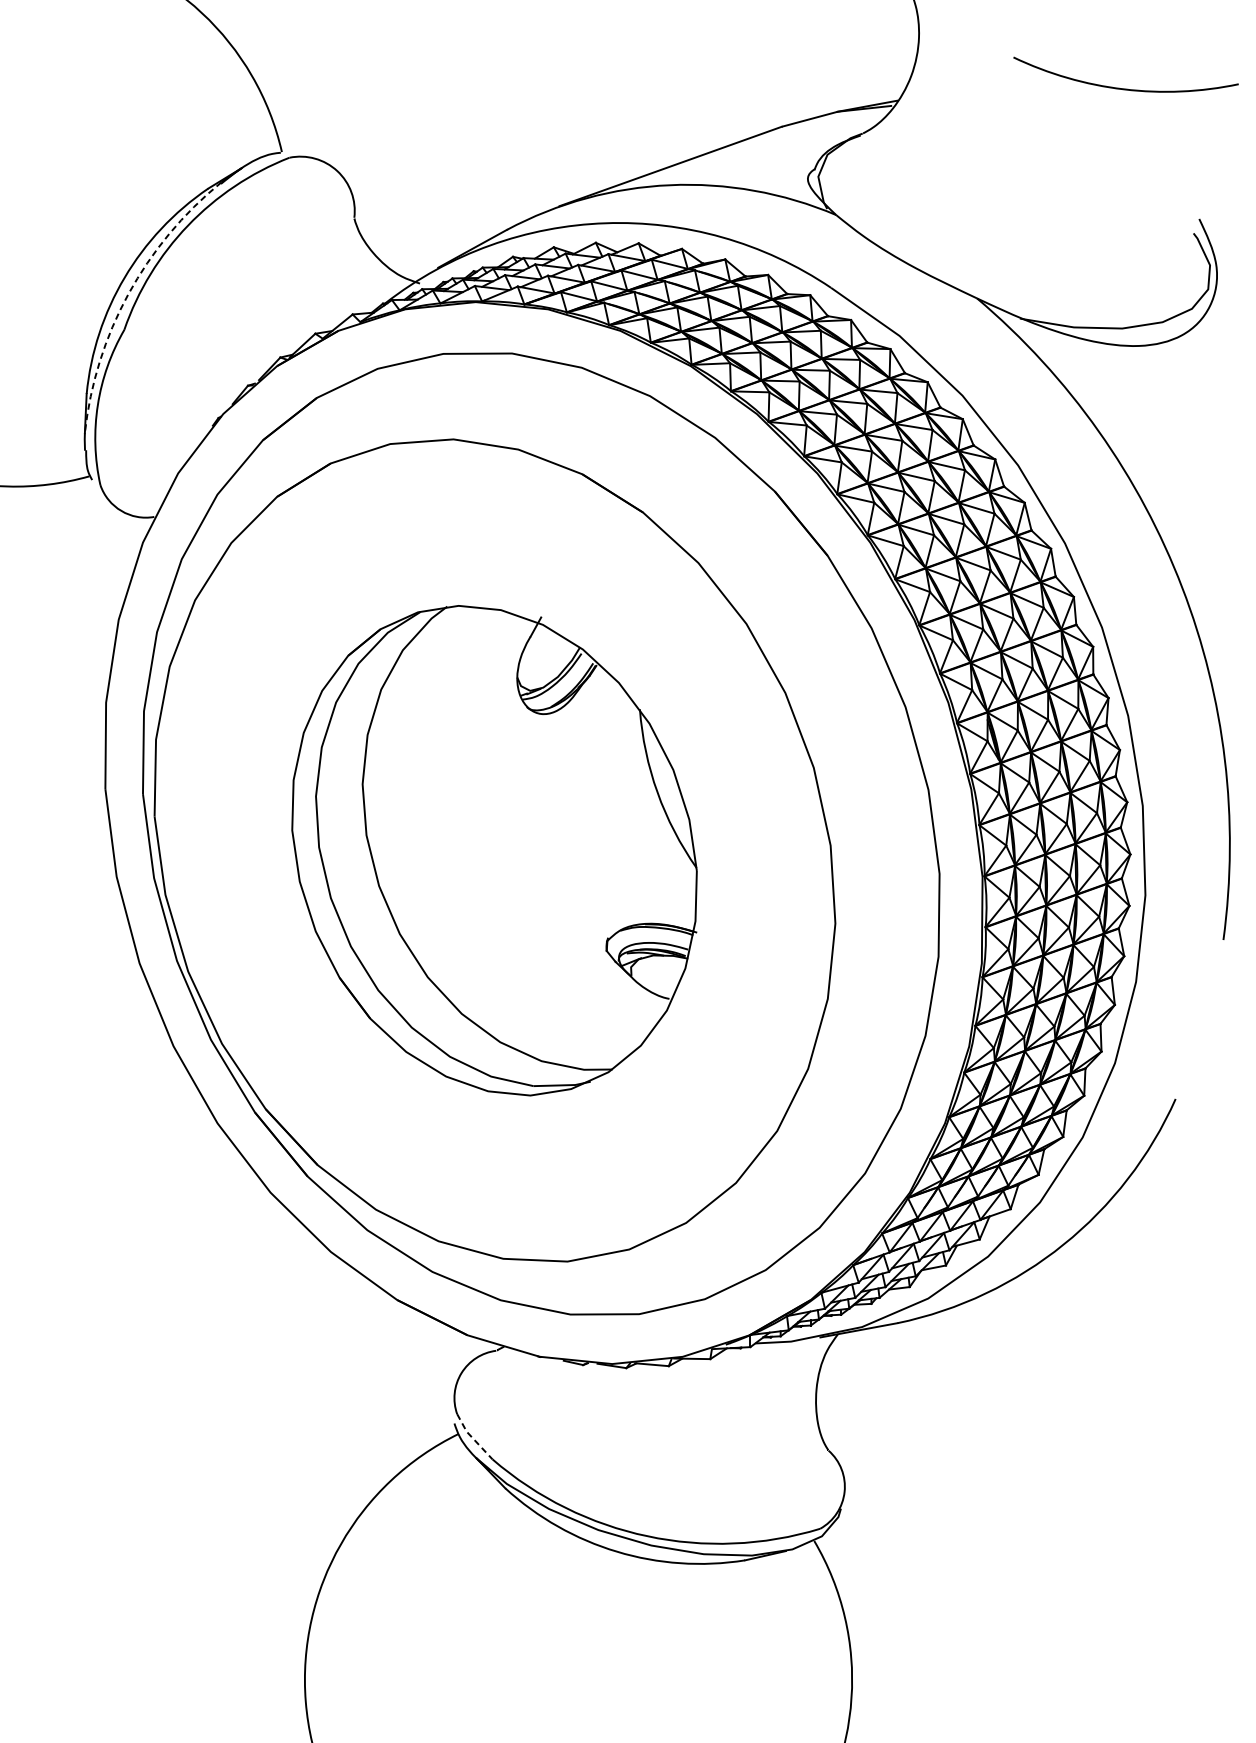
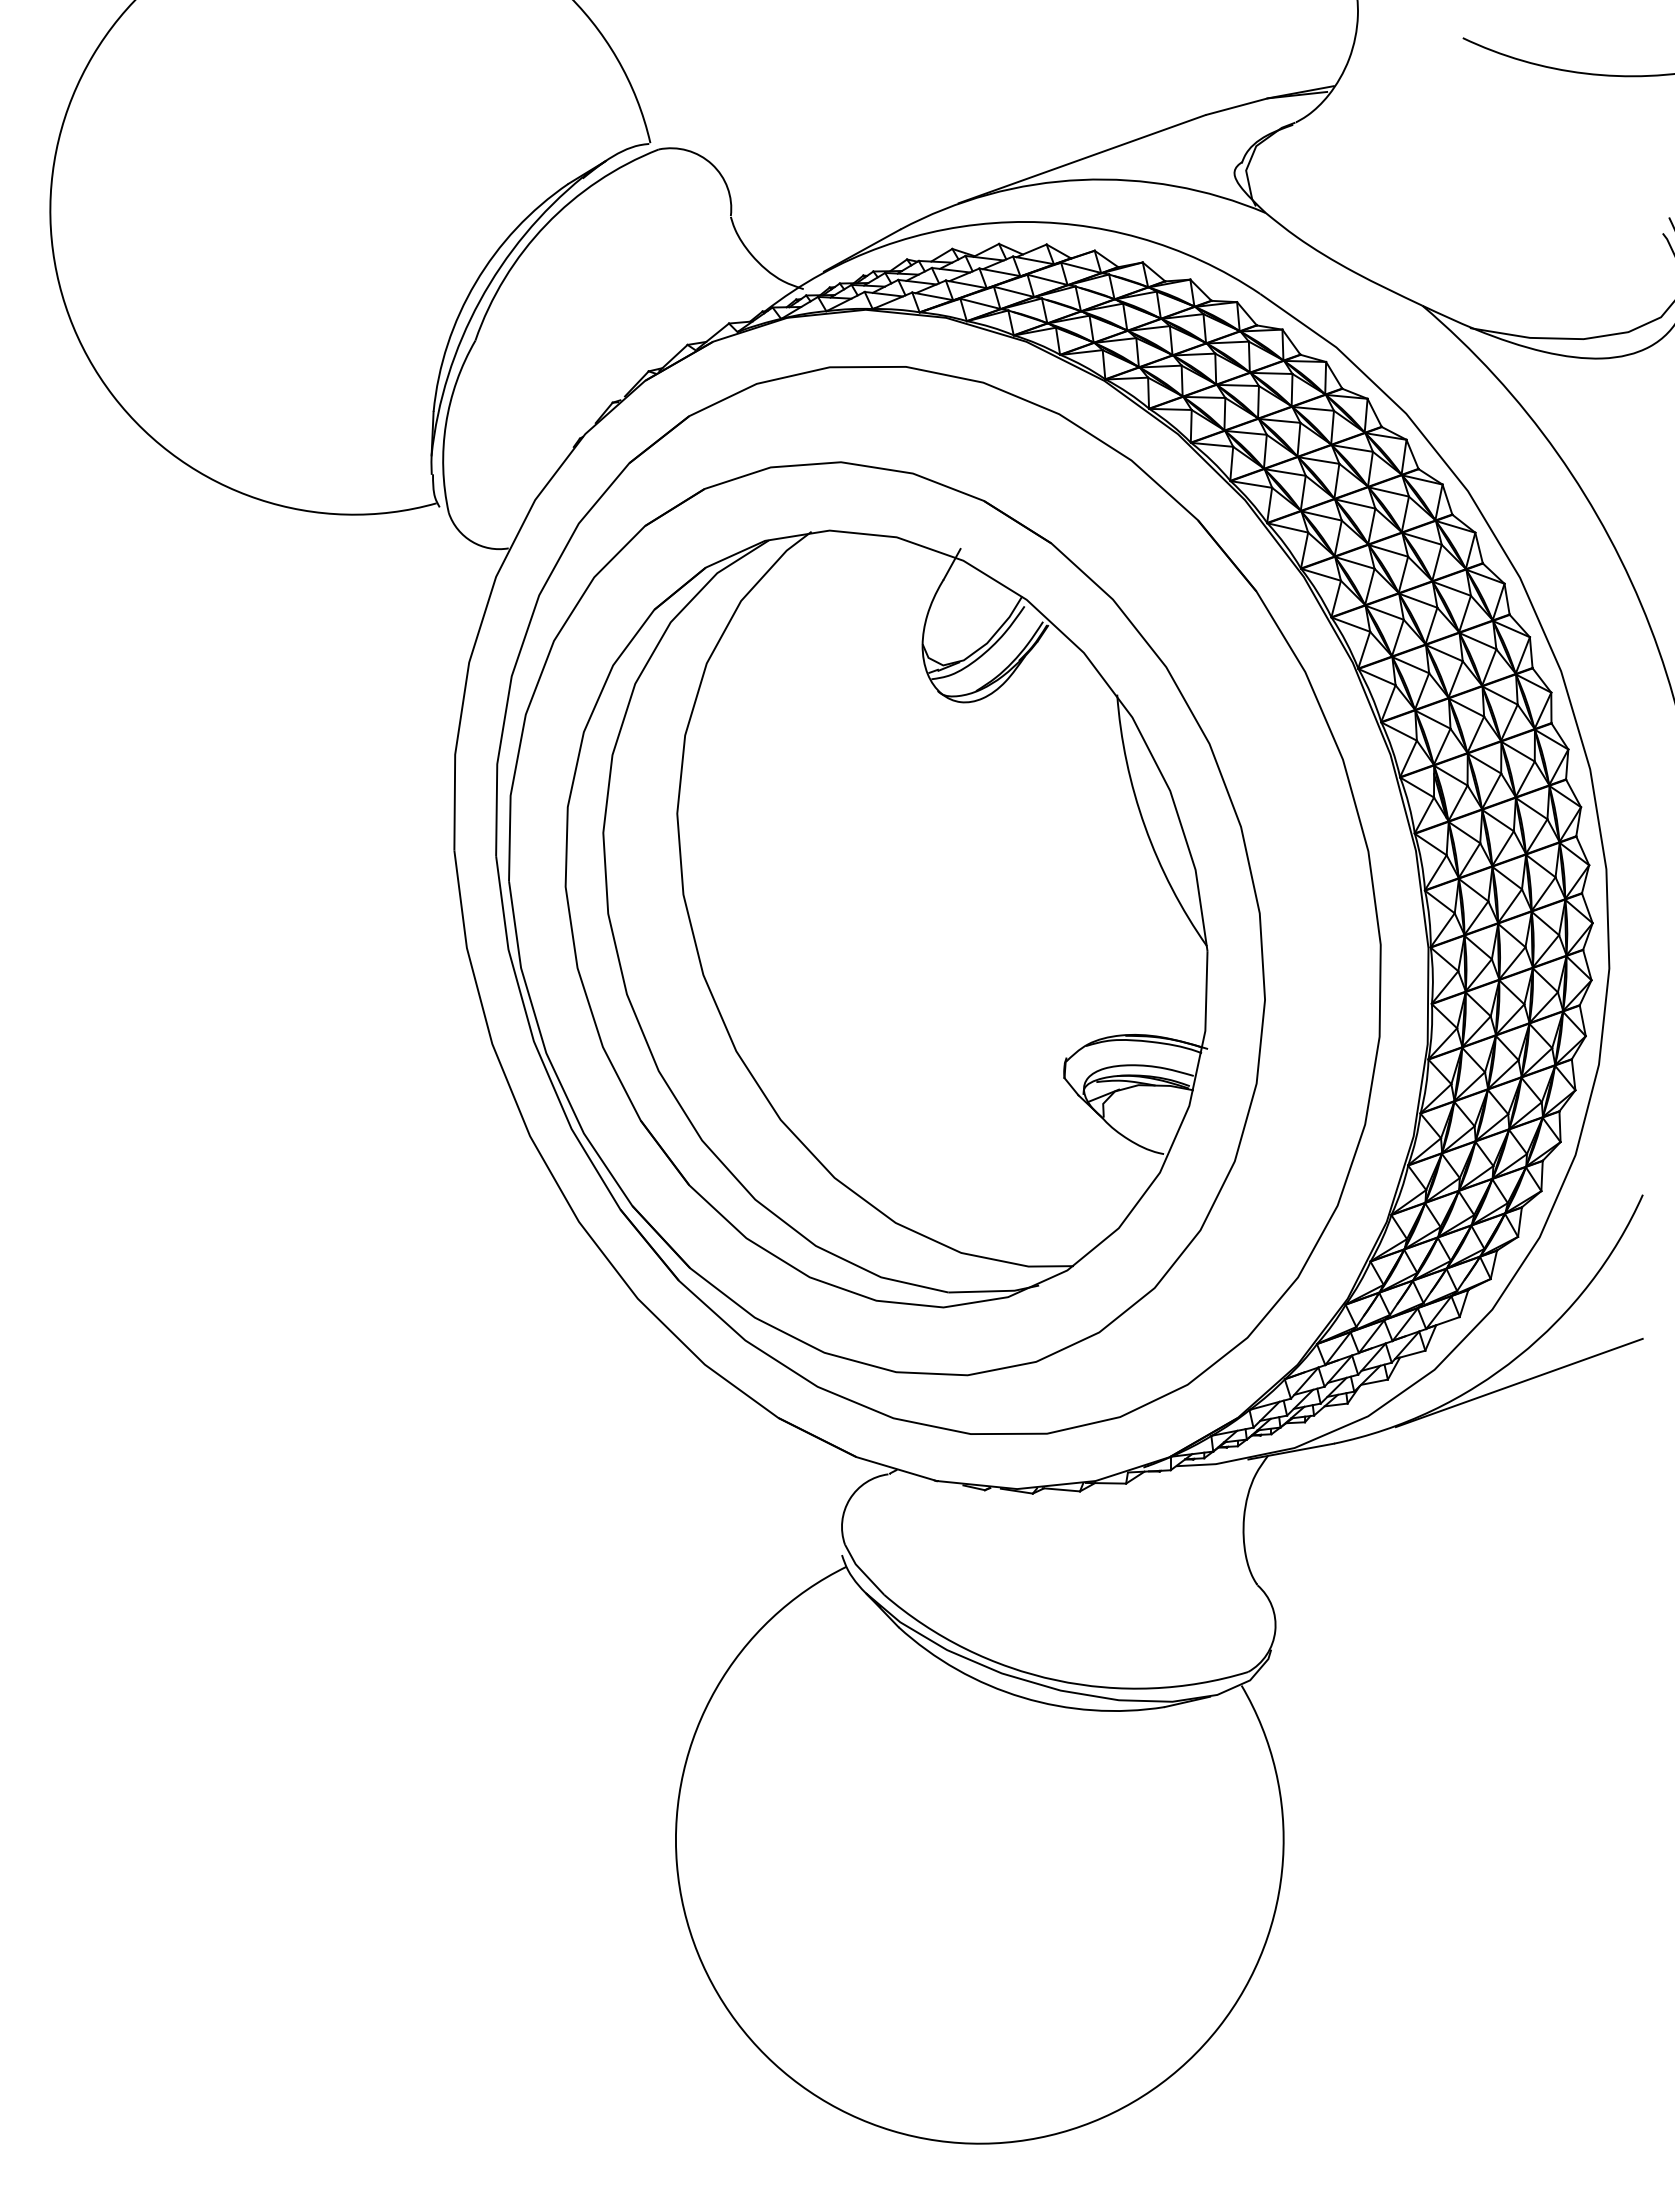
arc: (128, 294) -> (479, 301), dashed -> solid
part: (494, 850) -> (886, 918), size x1.43
line: (1063, 1268) -> (1518, 1382), added
line: (472, 1437) -> (861, 1570), dashed -> solid

